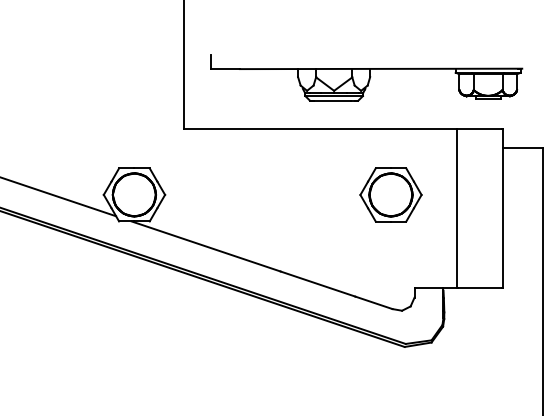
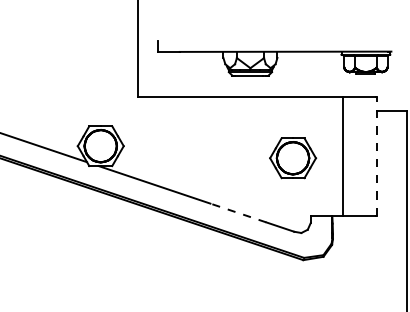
part: (391, 195) -> (293, 158), moved
line: (503, 207) -> (377, 155), solid -> dashed
line: (316, 283) -> (237, 212), solid -> dashed

